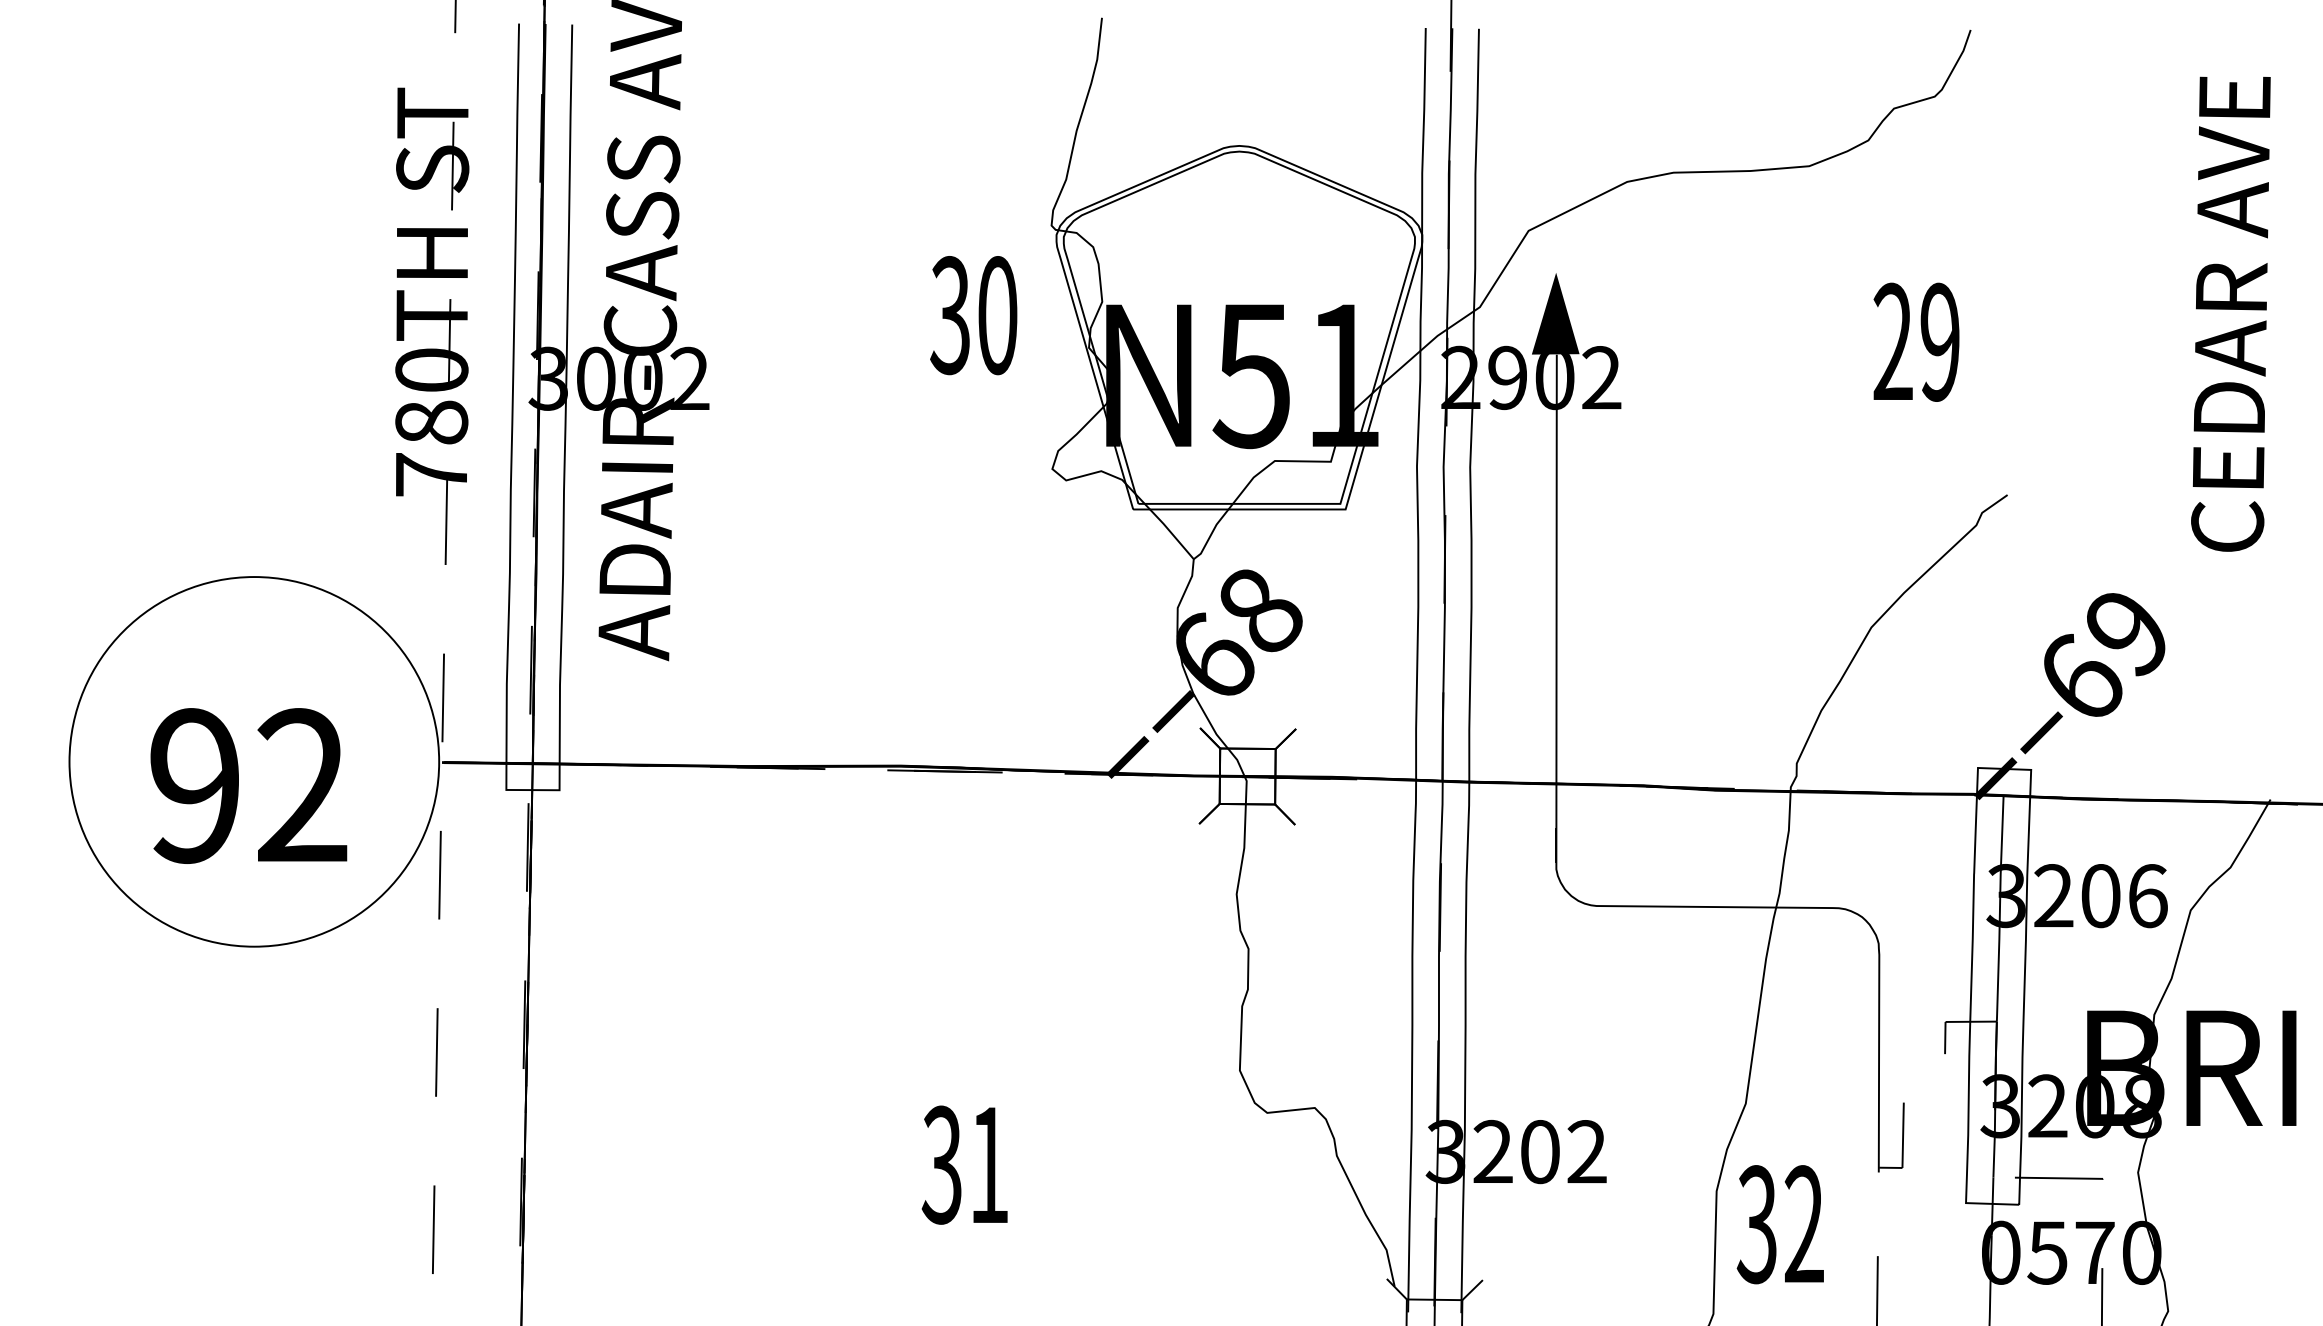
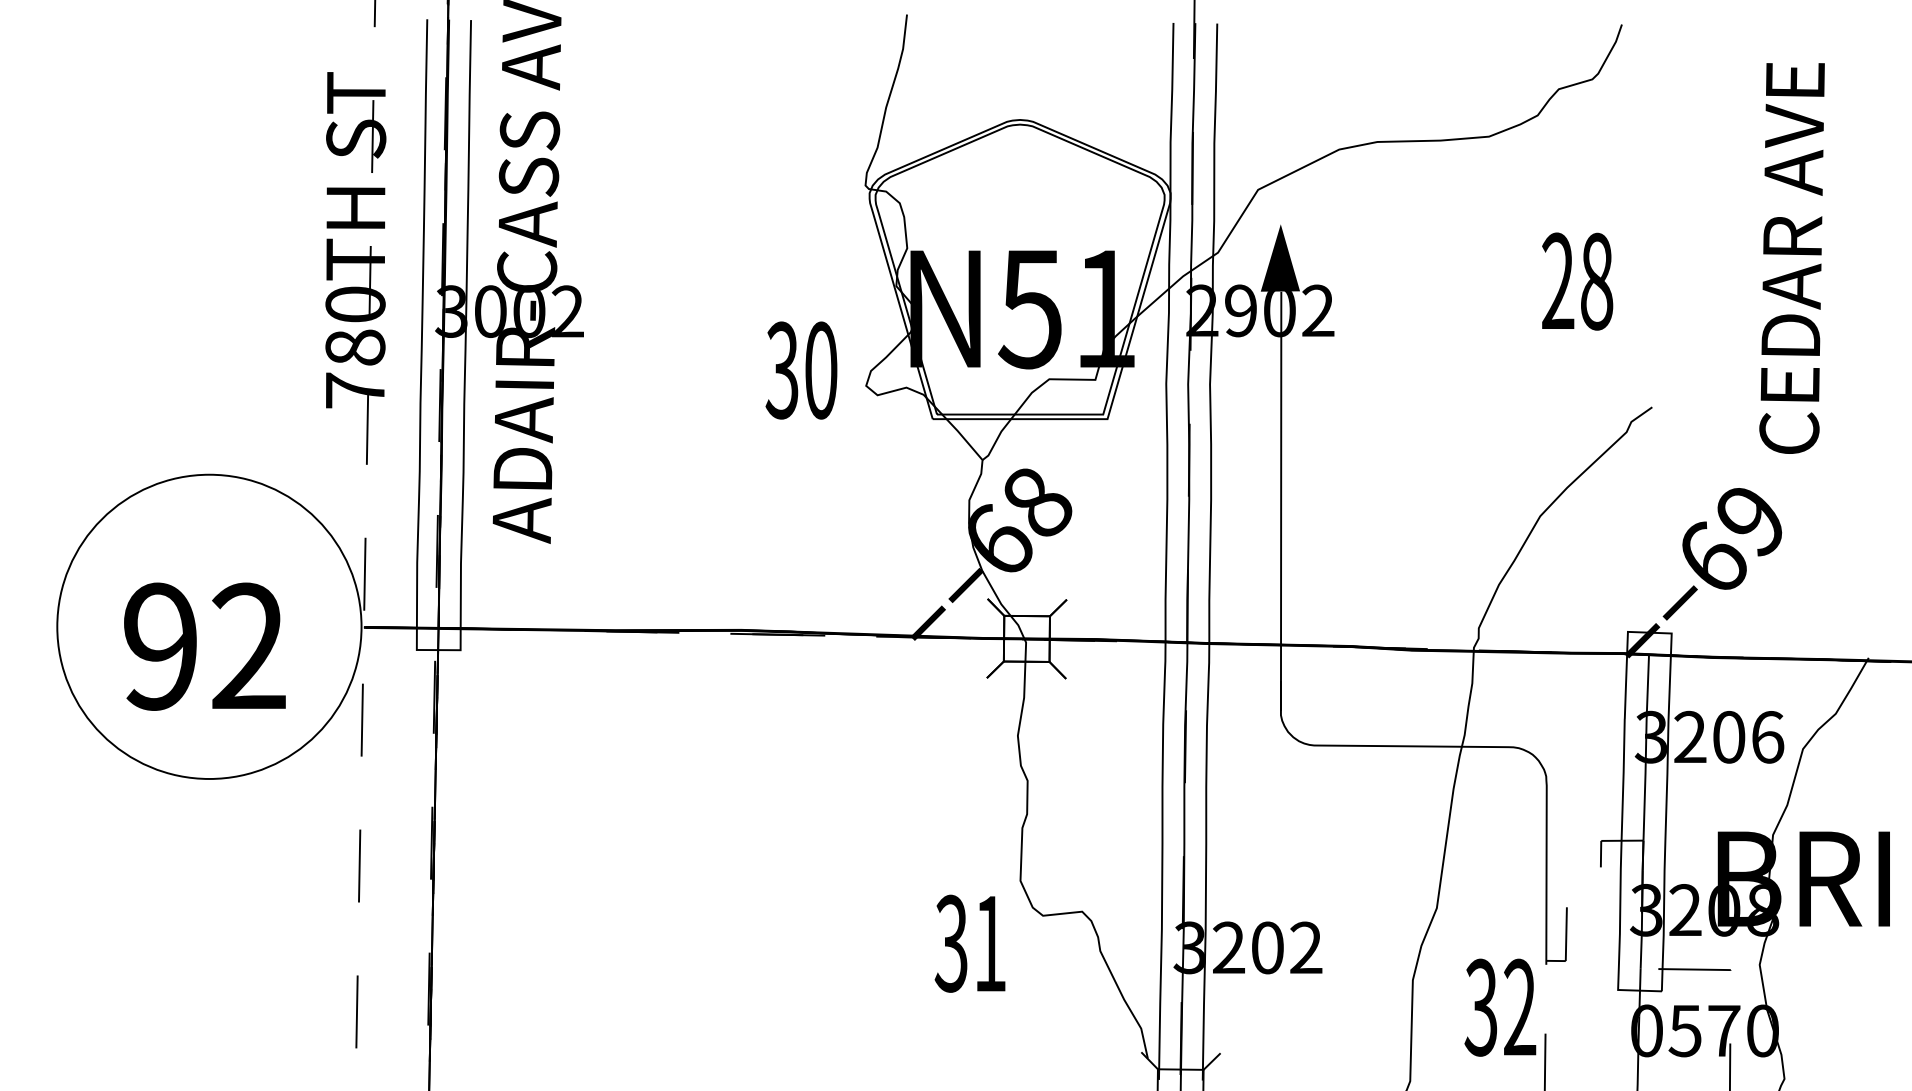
text: (2230, 314) -> (1791, 258), moved
text: (973, 315) -> (801, 370), moved
text: (1939, 342) -> (1596, 281), 29 -> 28
text: (964, 1164) -> (969, 943), moved
text: (1780, 1224) -> (1500, 1007), moved

